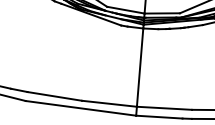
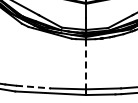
line: (139, 67) -> (85, 64), solid -> dashed
line: (54, 97) -> (33, 87), solid -> dashed

